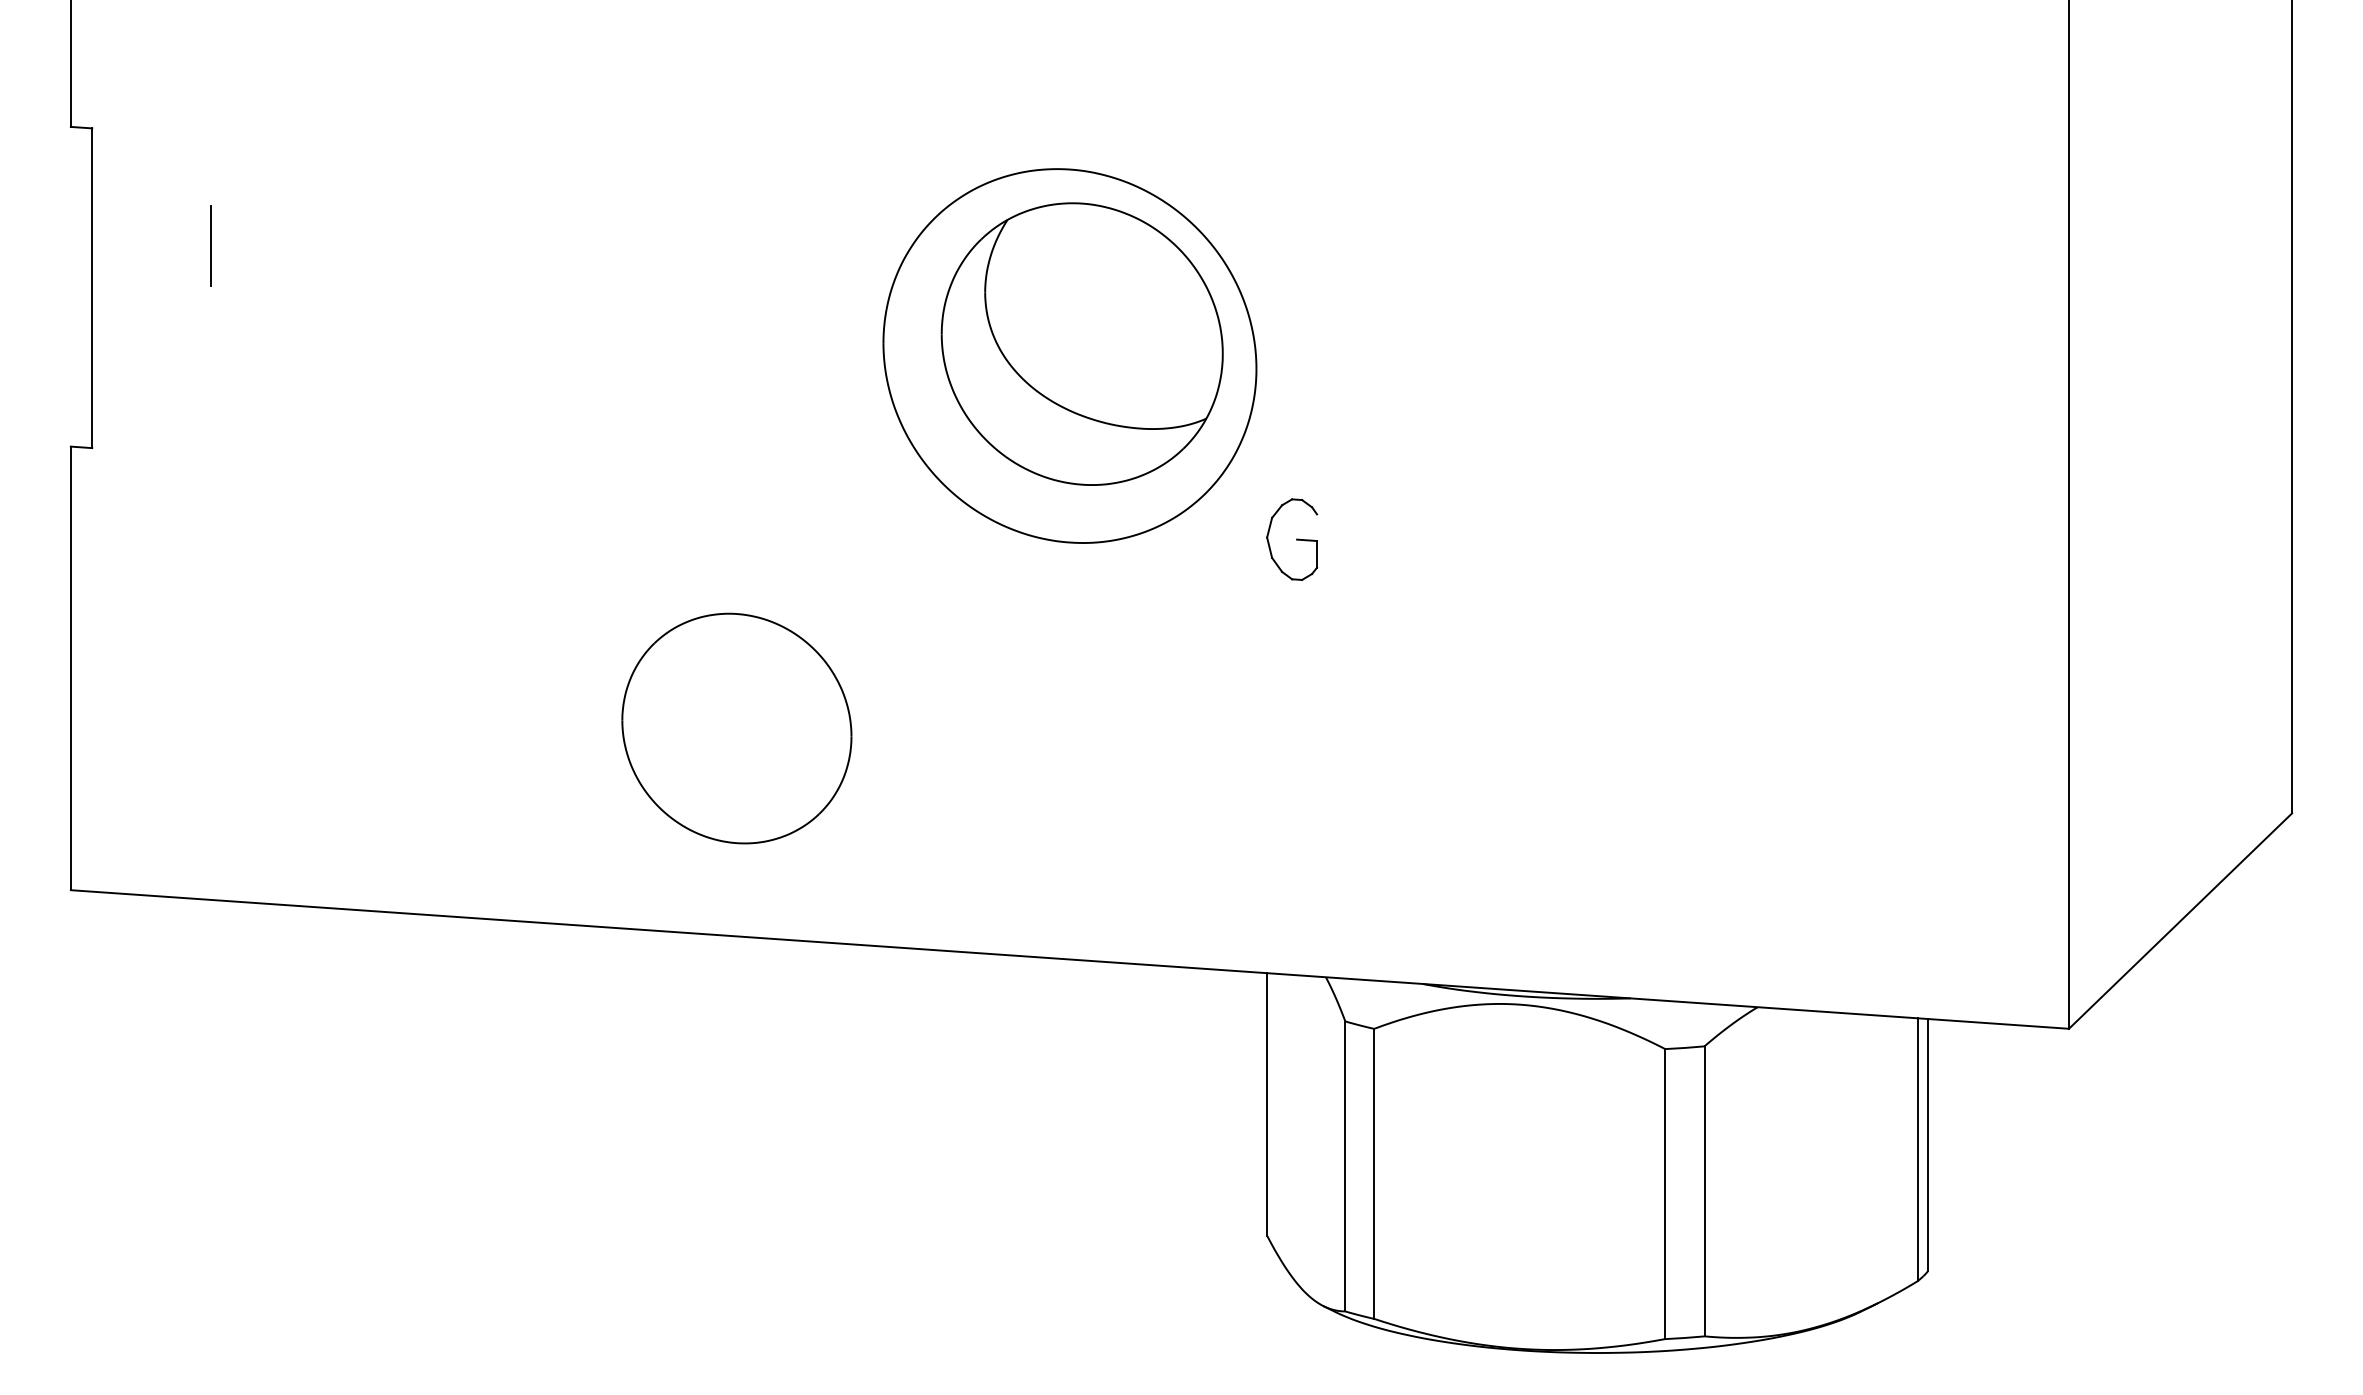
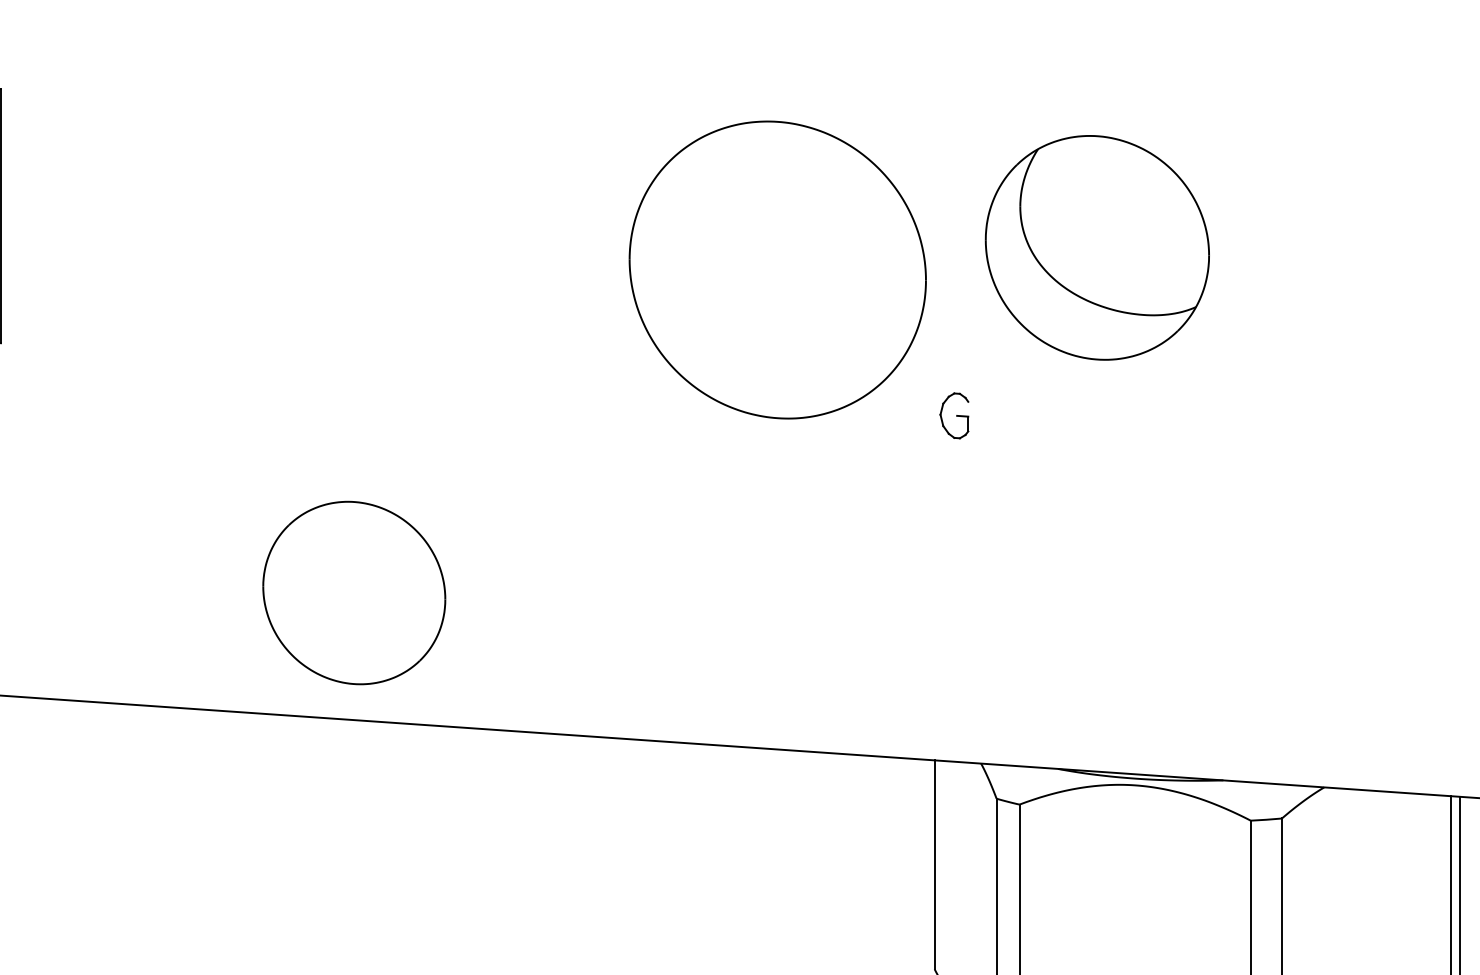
line: (210, 245) -> (94, 182), removed
part: (1081, 343) -> (1096, 247), moved
part: (1292, 539) -> (954, 415), size x0.7
part: (736, 728) -> (353, 592), moved

